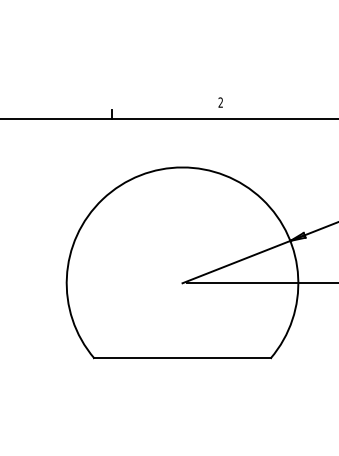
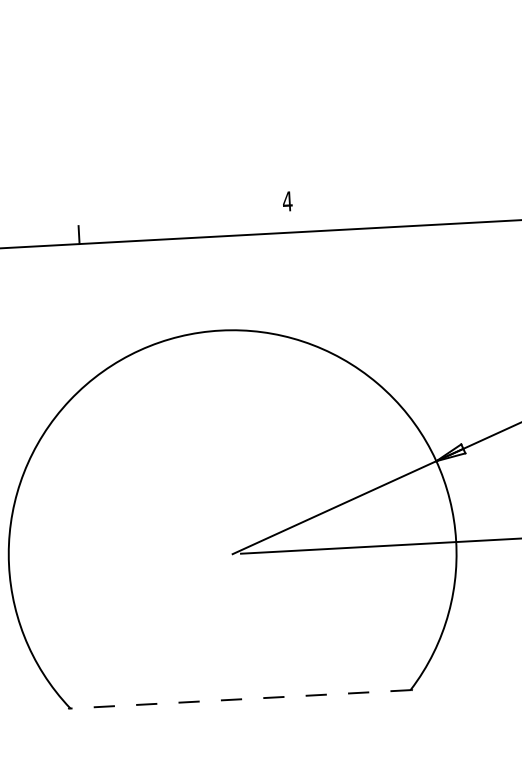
text: (220, 102) -> (287, 201), 2 -> 4
line: (182, 358) -> (240, 699), solid -> dashed

